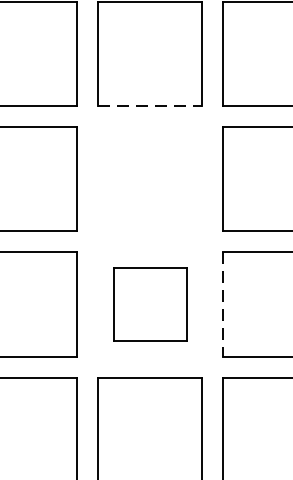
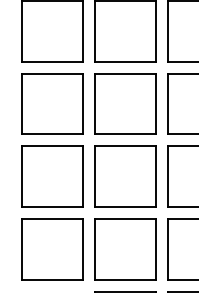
line: (150, 106) -> (125, 61), dashed -> solid
part: (150, 178) -> (125, 103), added
part: (150, 304) -> (125, 176), size x1.43
line: (222, 306) -> (167, 177), dashed -> solid

